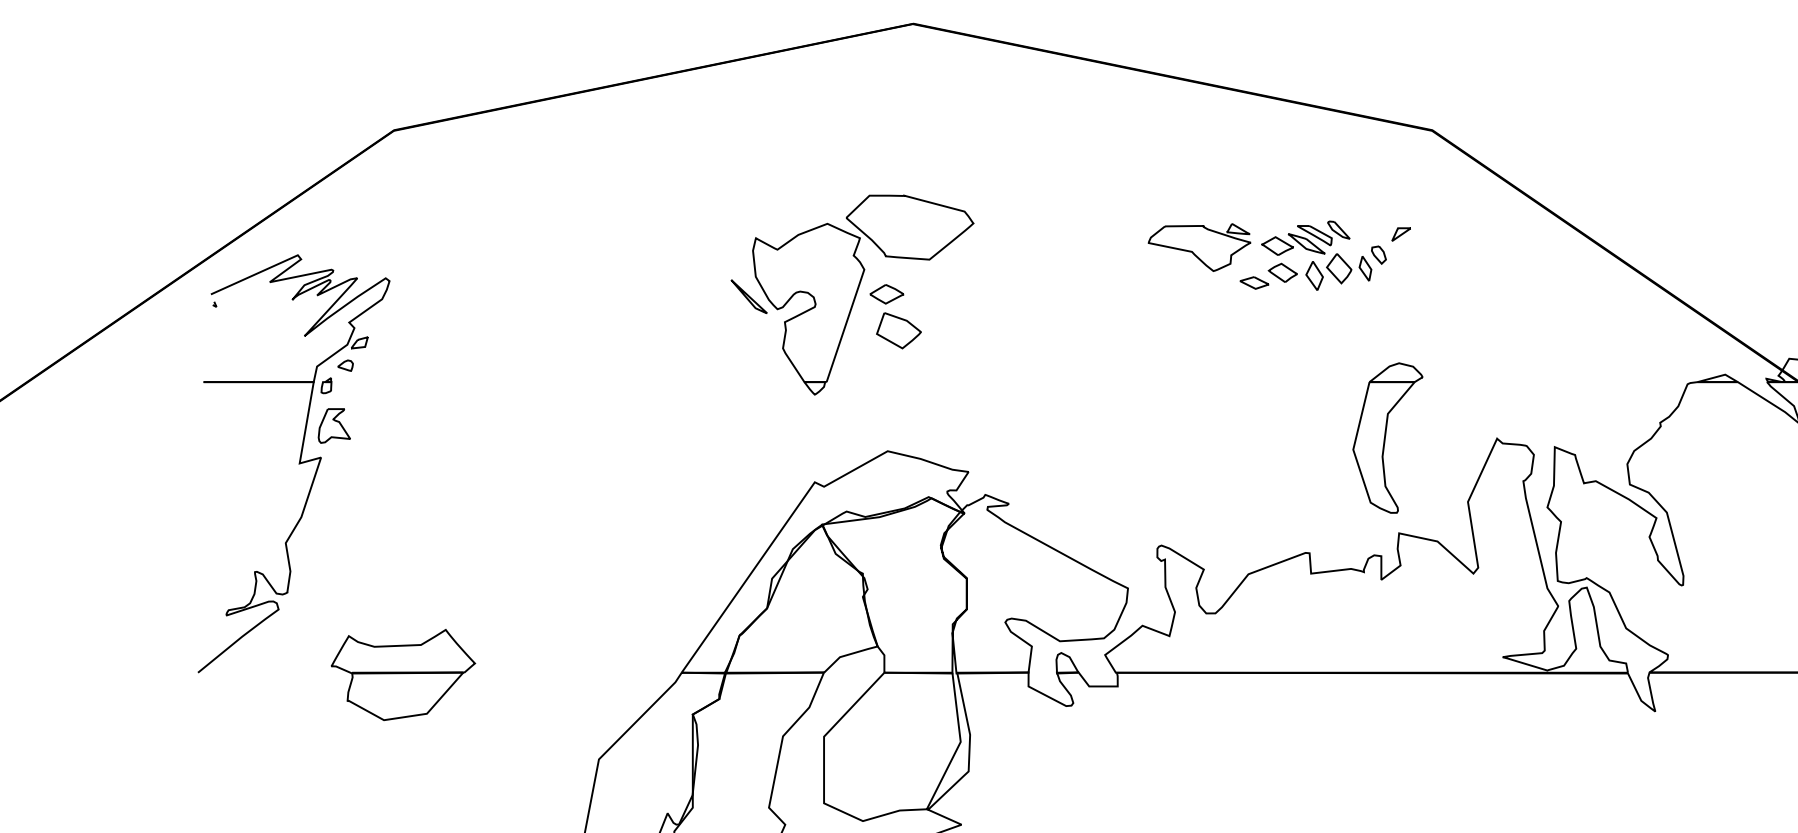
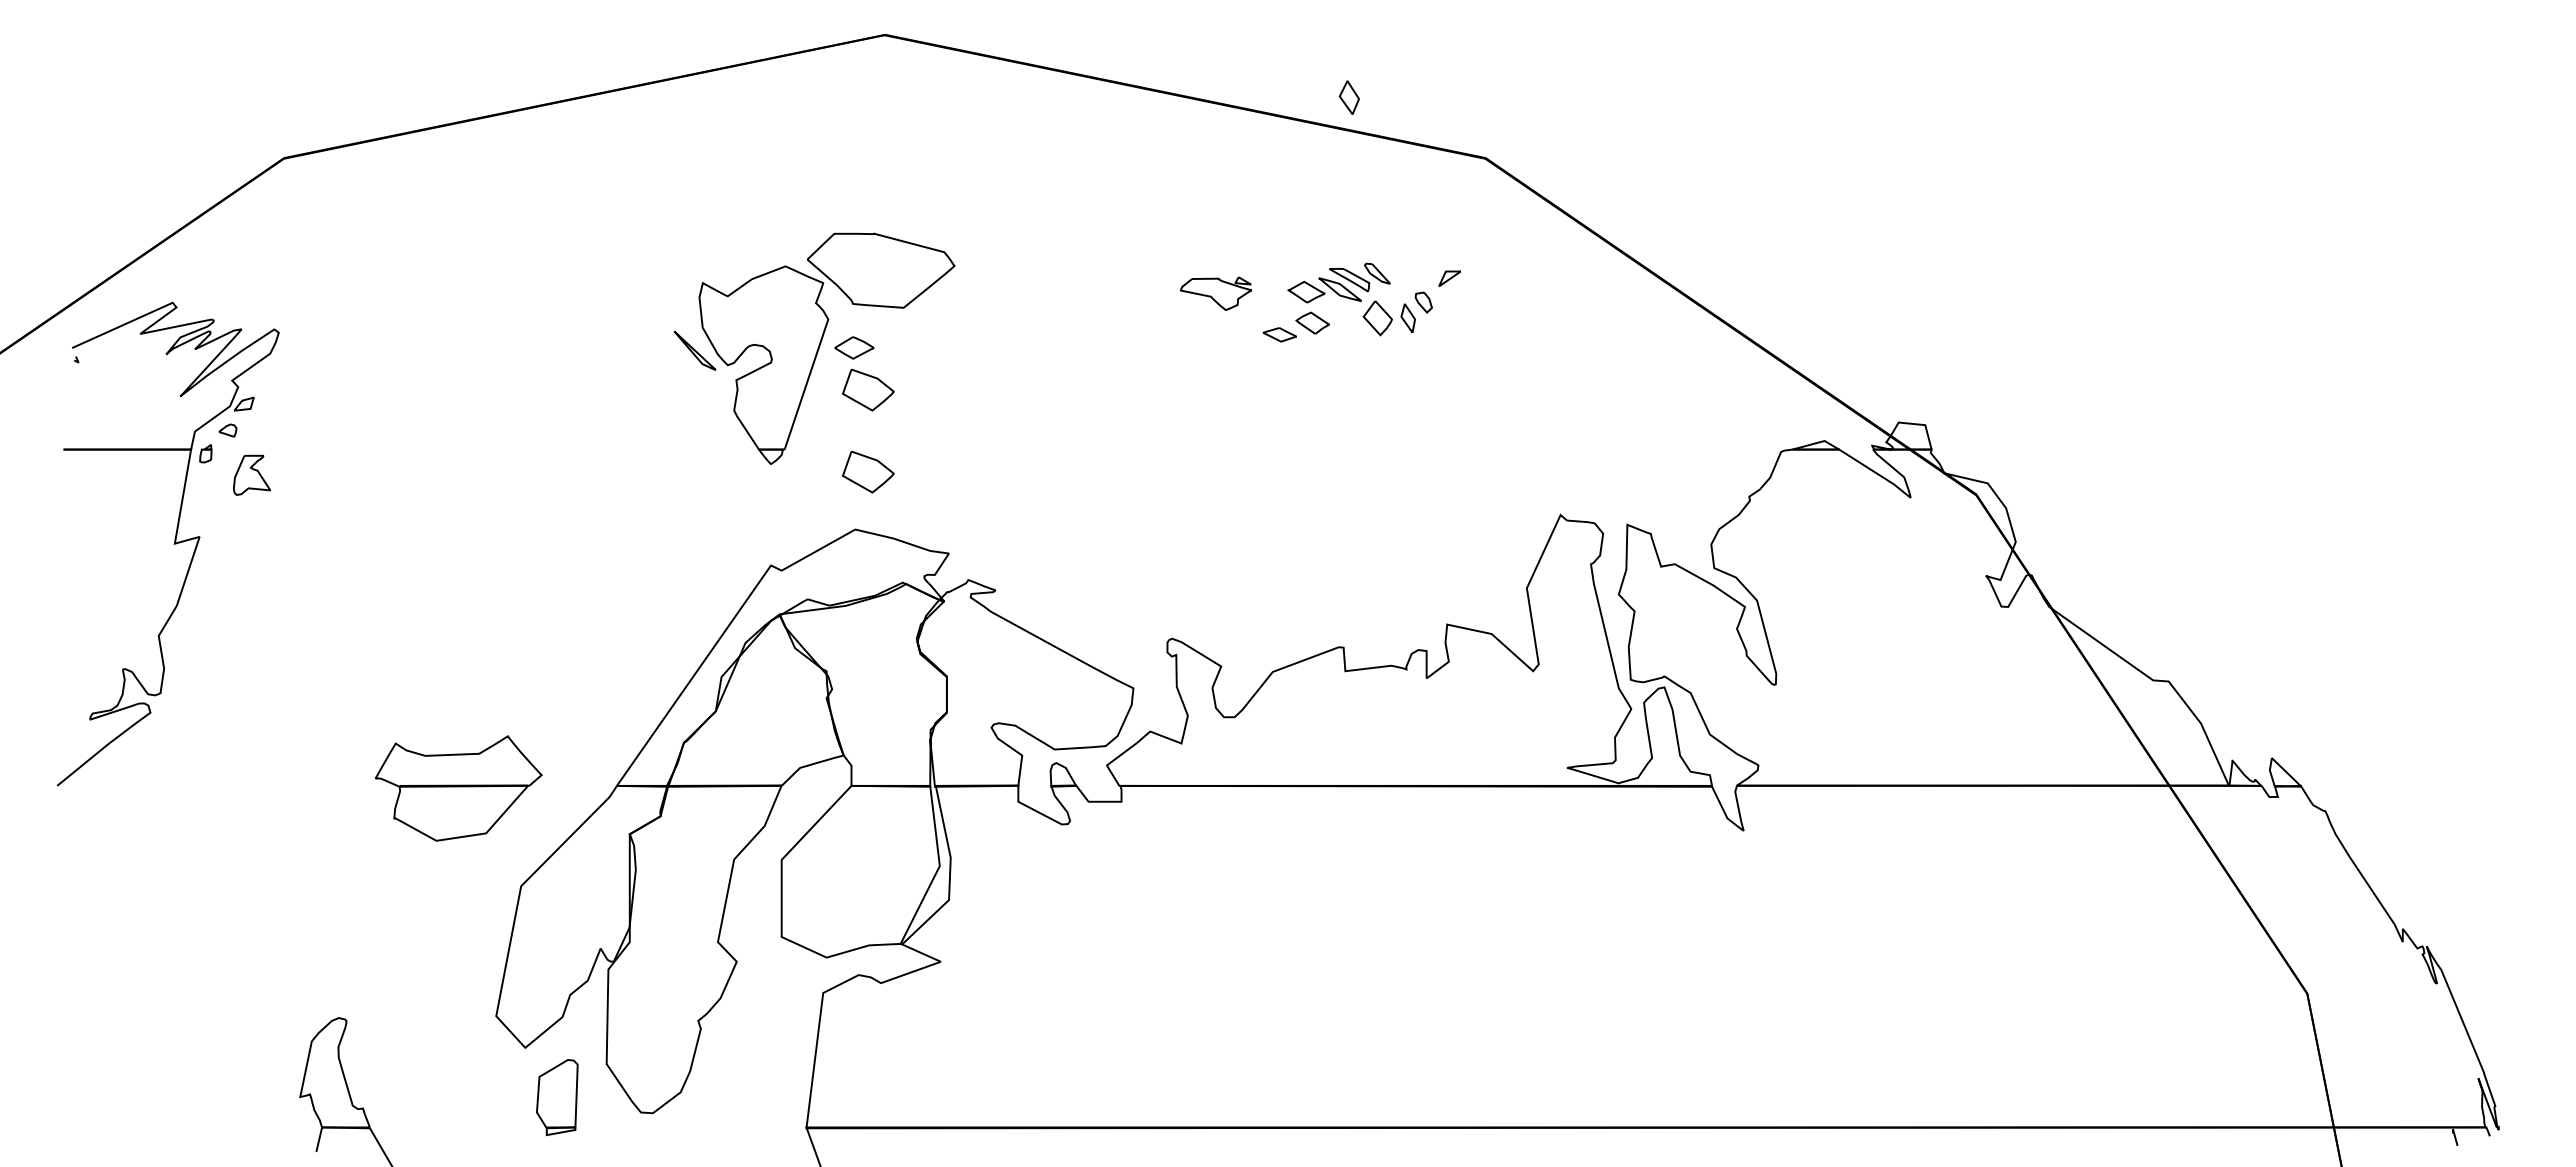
part: (1198, 247) -> (1215, 293), size x0.6
part: (1313, 275) -> (1348, 97), moved
part: (899, 401) -> (868, 471), added
part: (333, 425) -> (251, 474), moved
part: (1388, 437) -> (1434, 513), removed
part: (403, 674) -> (458, 788), moved

